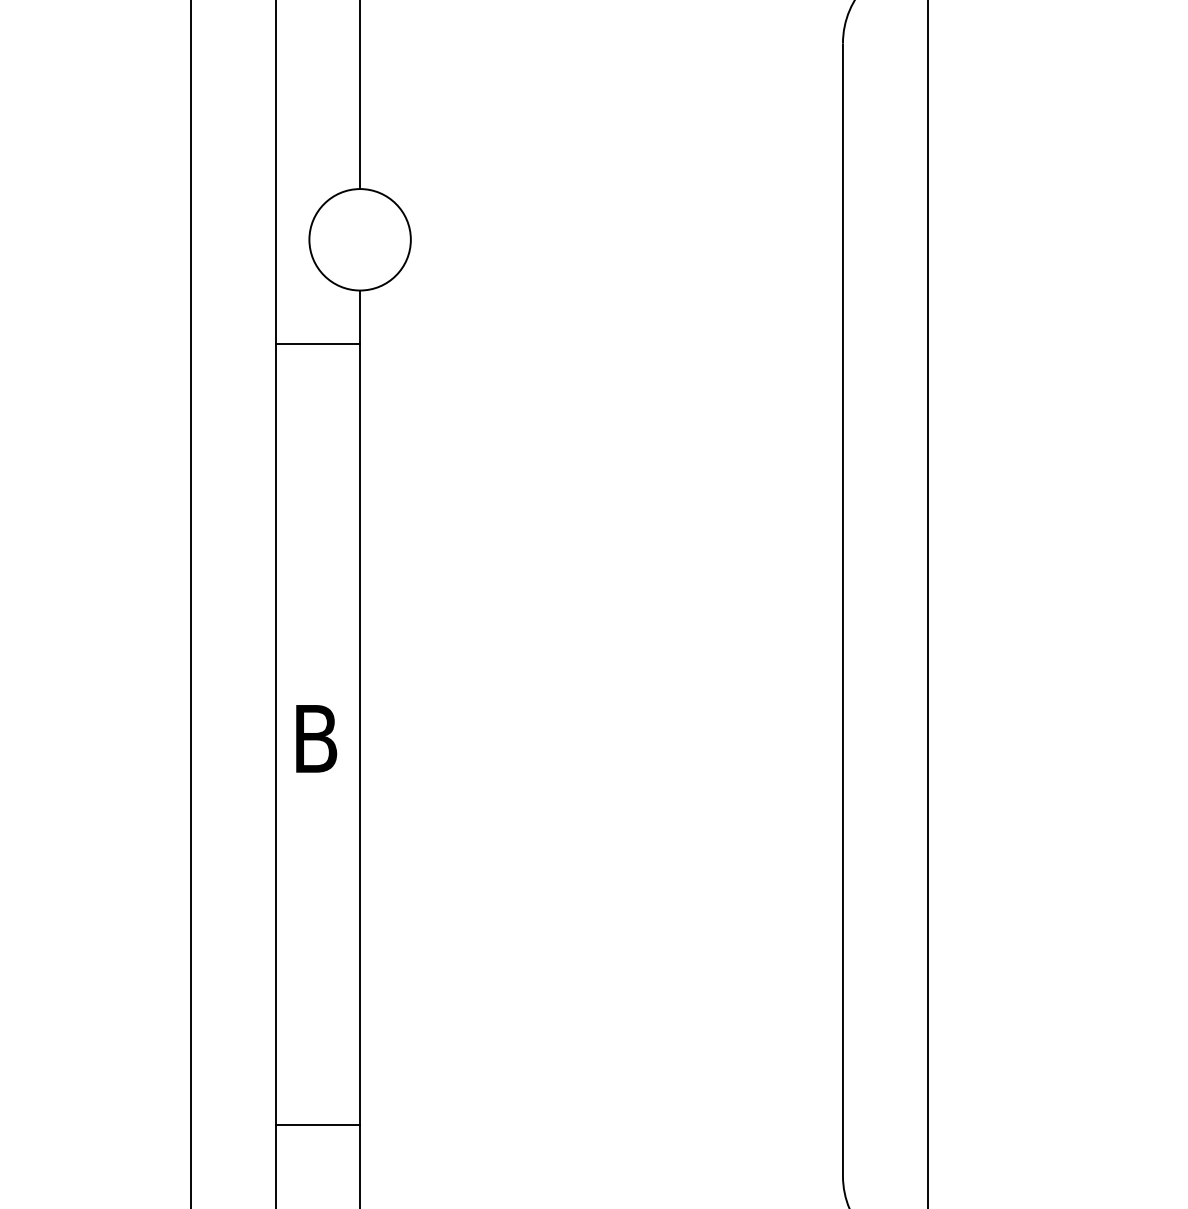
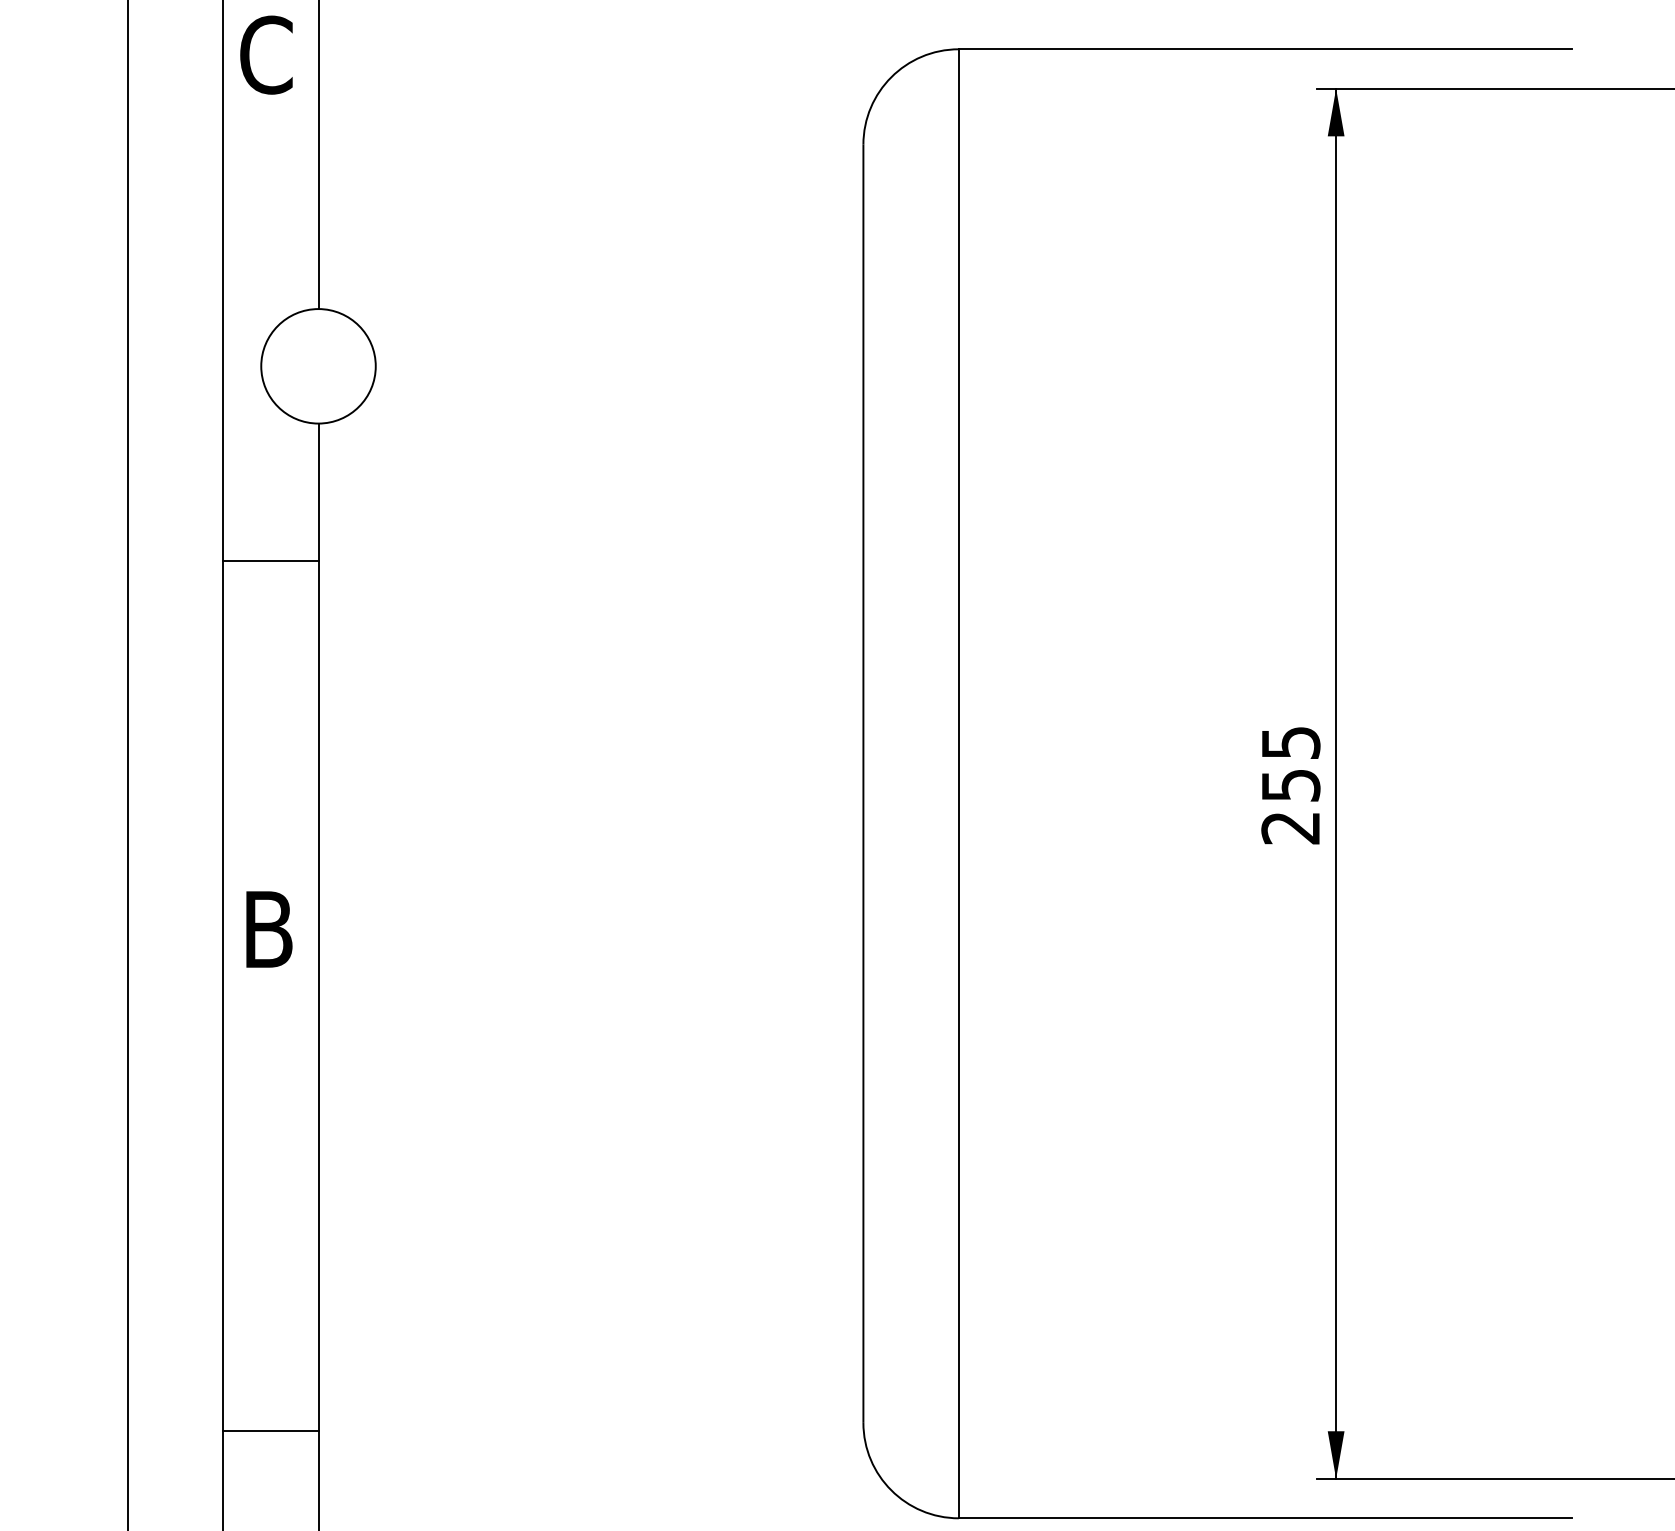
line: (317, 344) -> (270, 561), moved
line: (317, 1125) -> (270, 1431), moved

